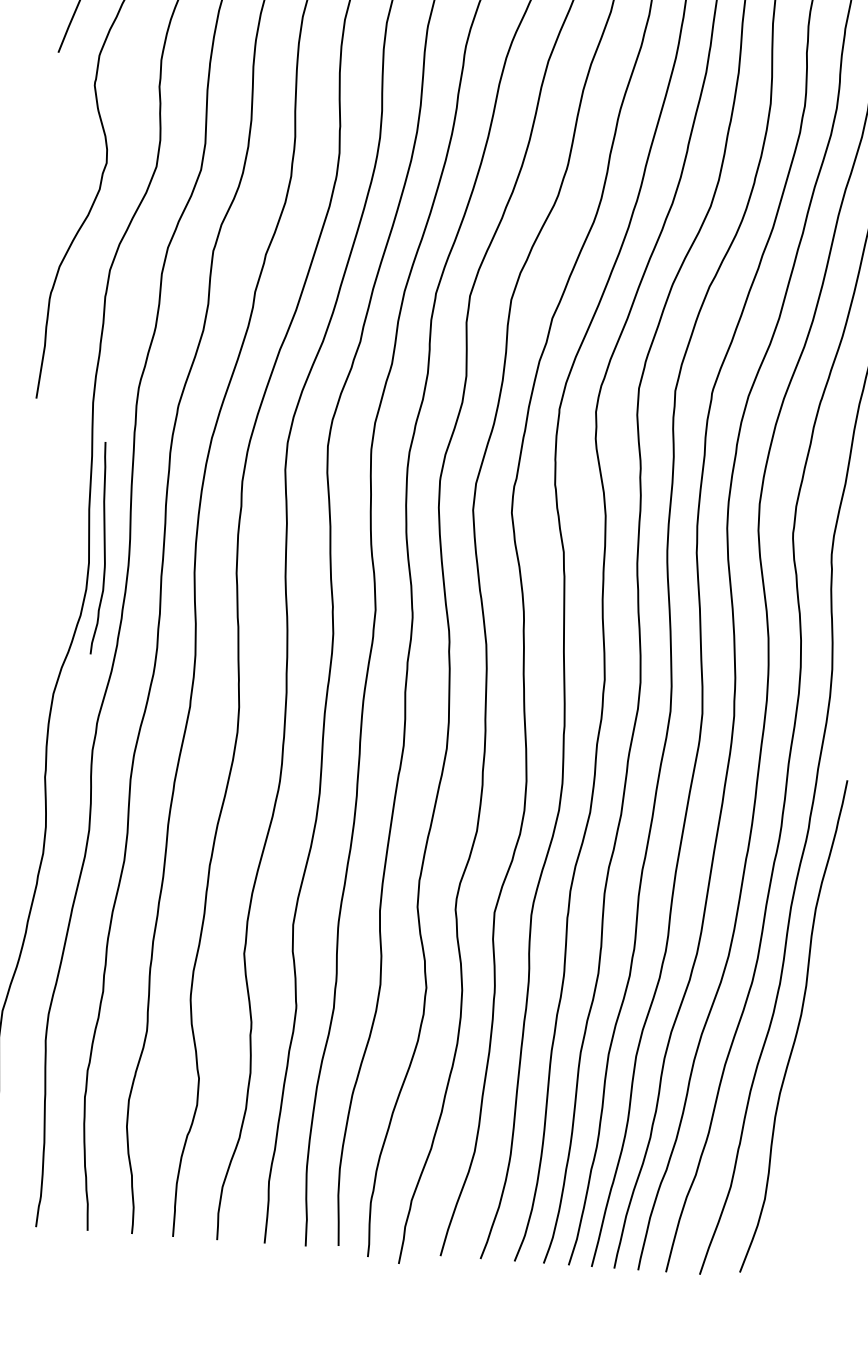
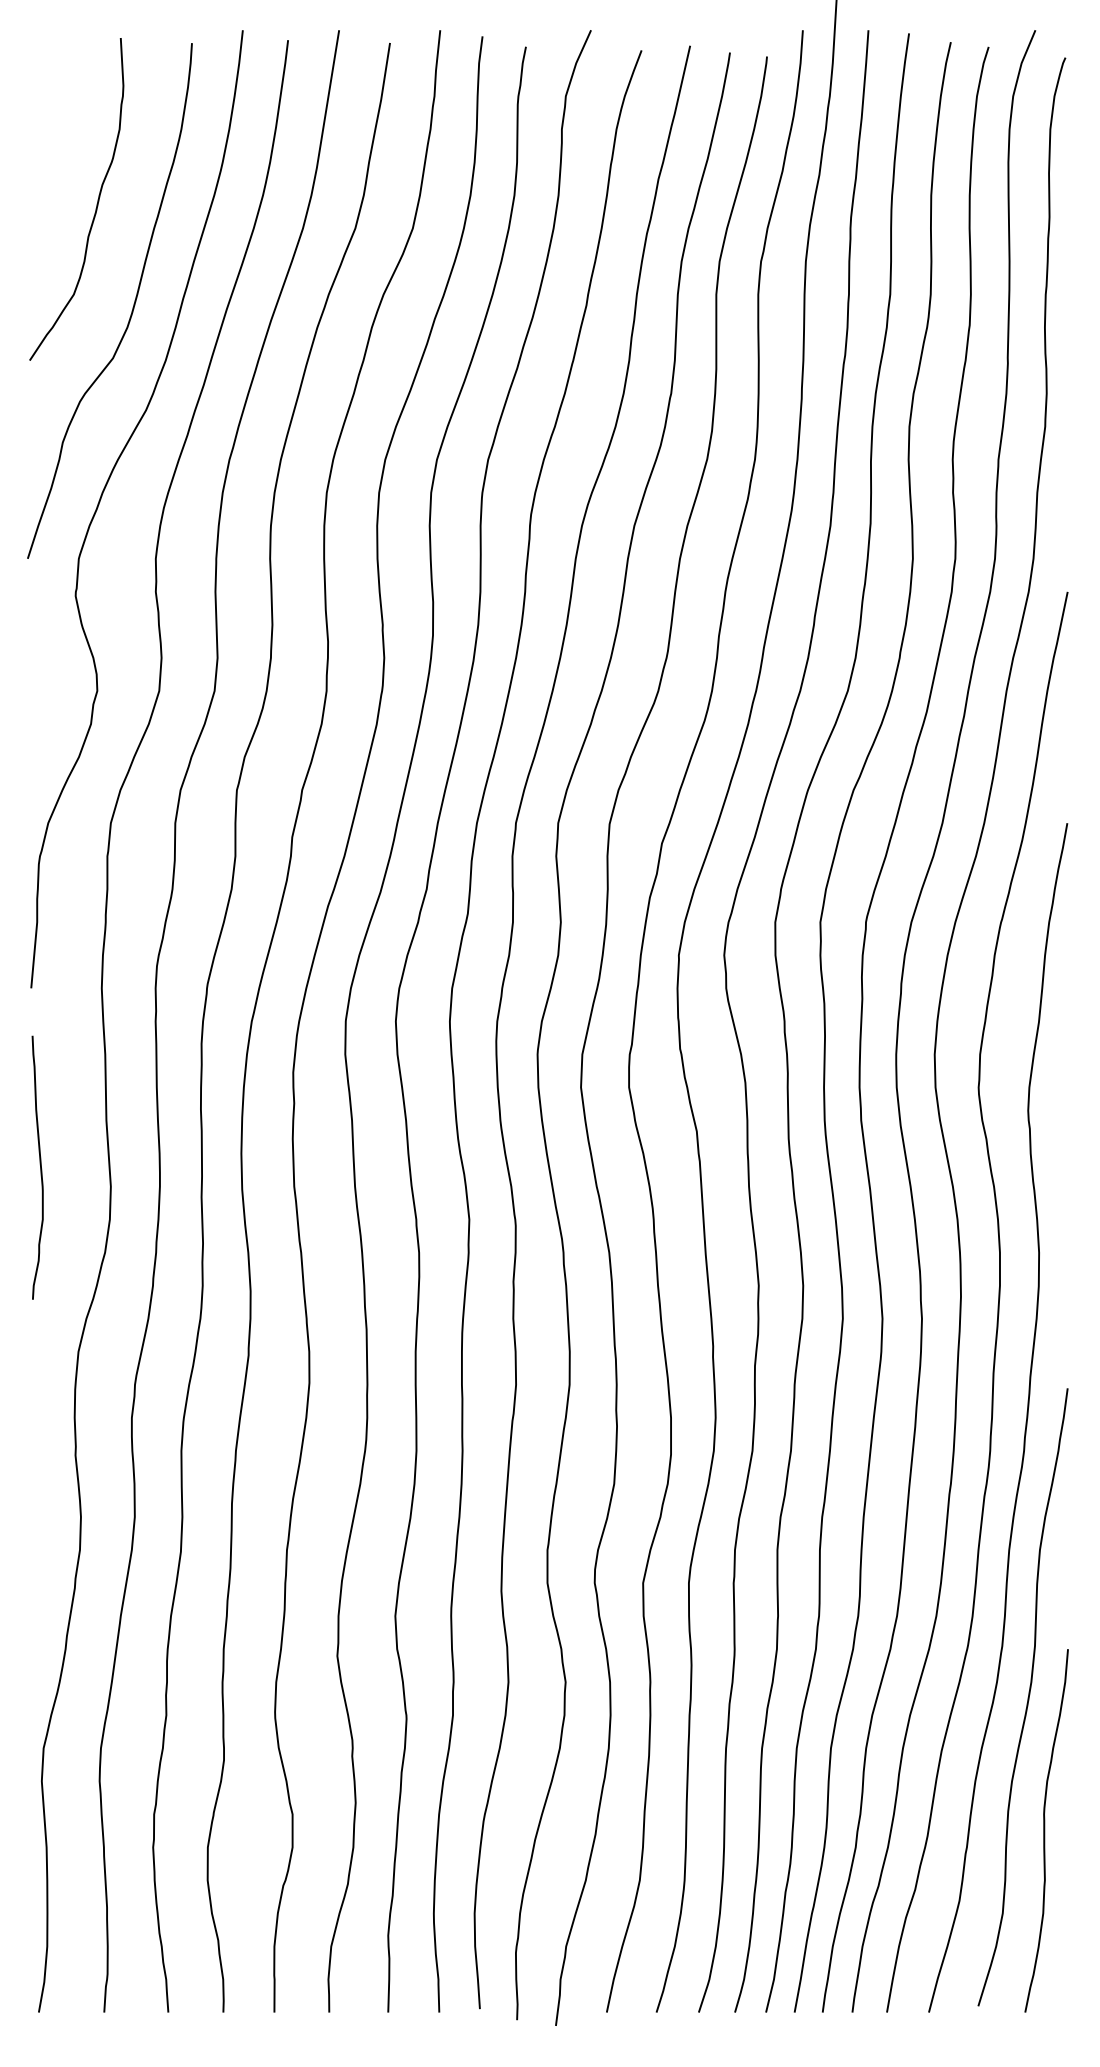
curve: (104, 548) -> (40, 1167), moved
curve: (804, 1134) -> (1045, 1830), added

